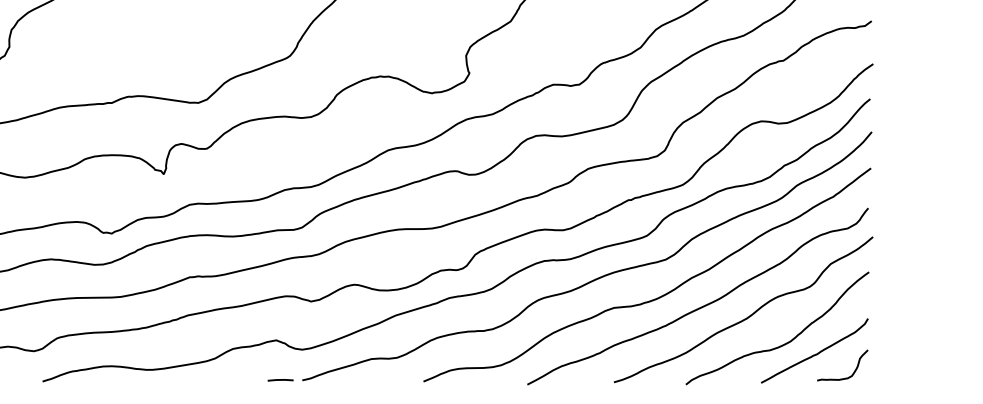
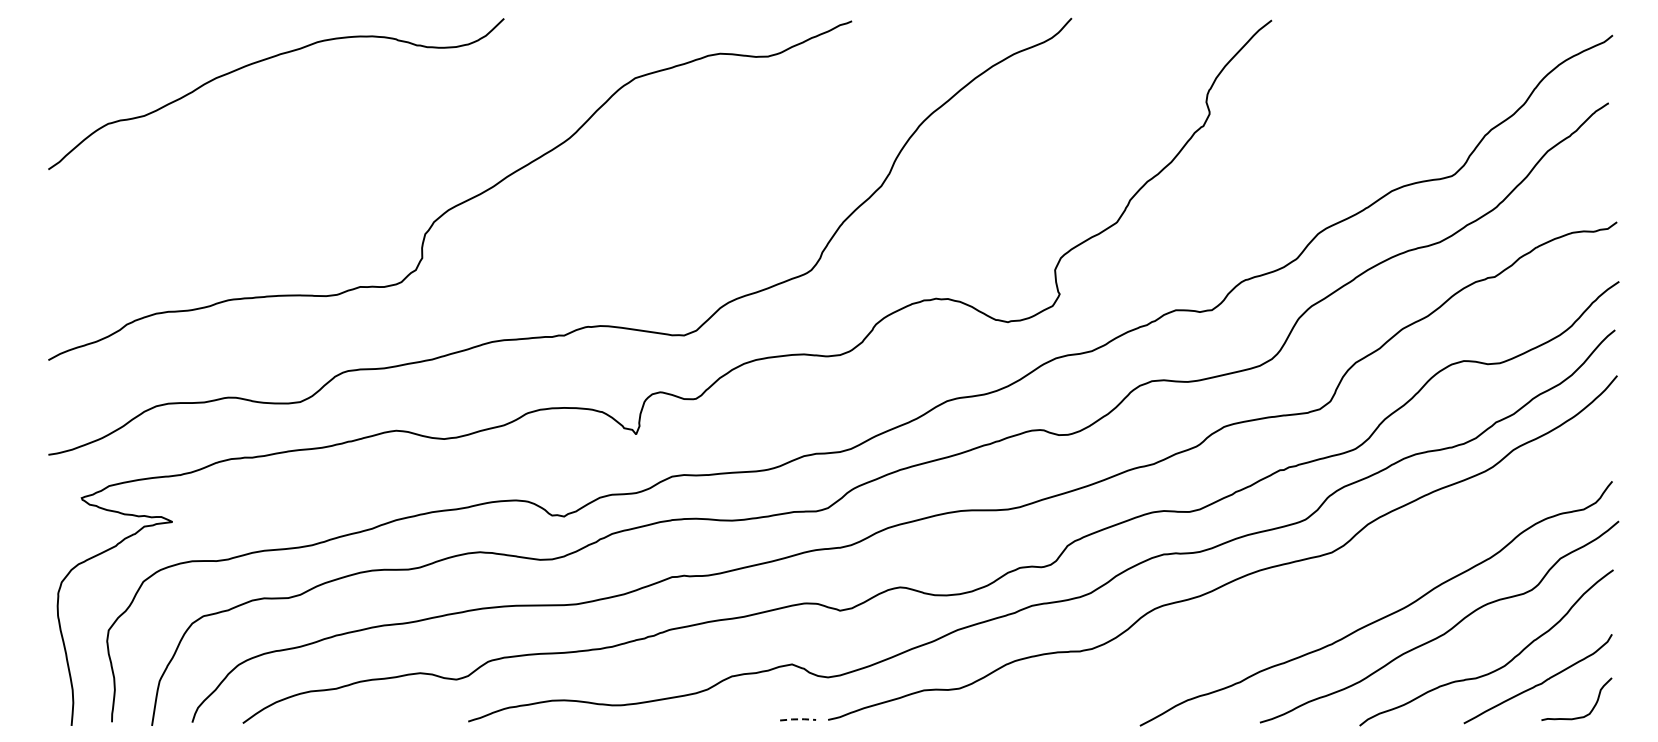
curve: (655, 298) -> (1317, 606), removed
line: (280, 380) -> (798, 719), solid -> dashed

